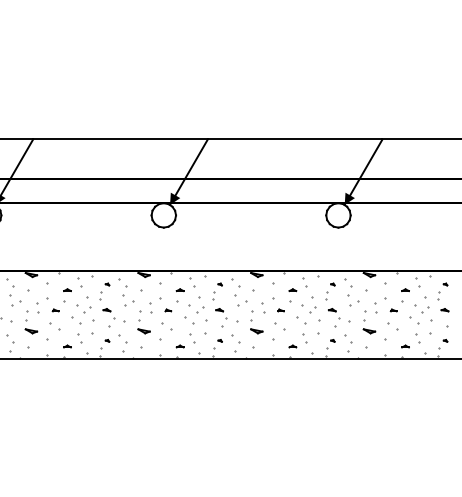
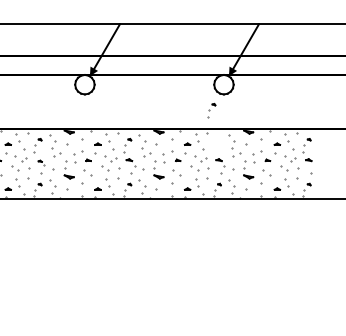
part: (330, 291) -> (212, 110), moved
part: (108, 313) -> (40, 162), size x0.6

